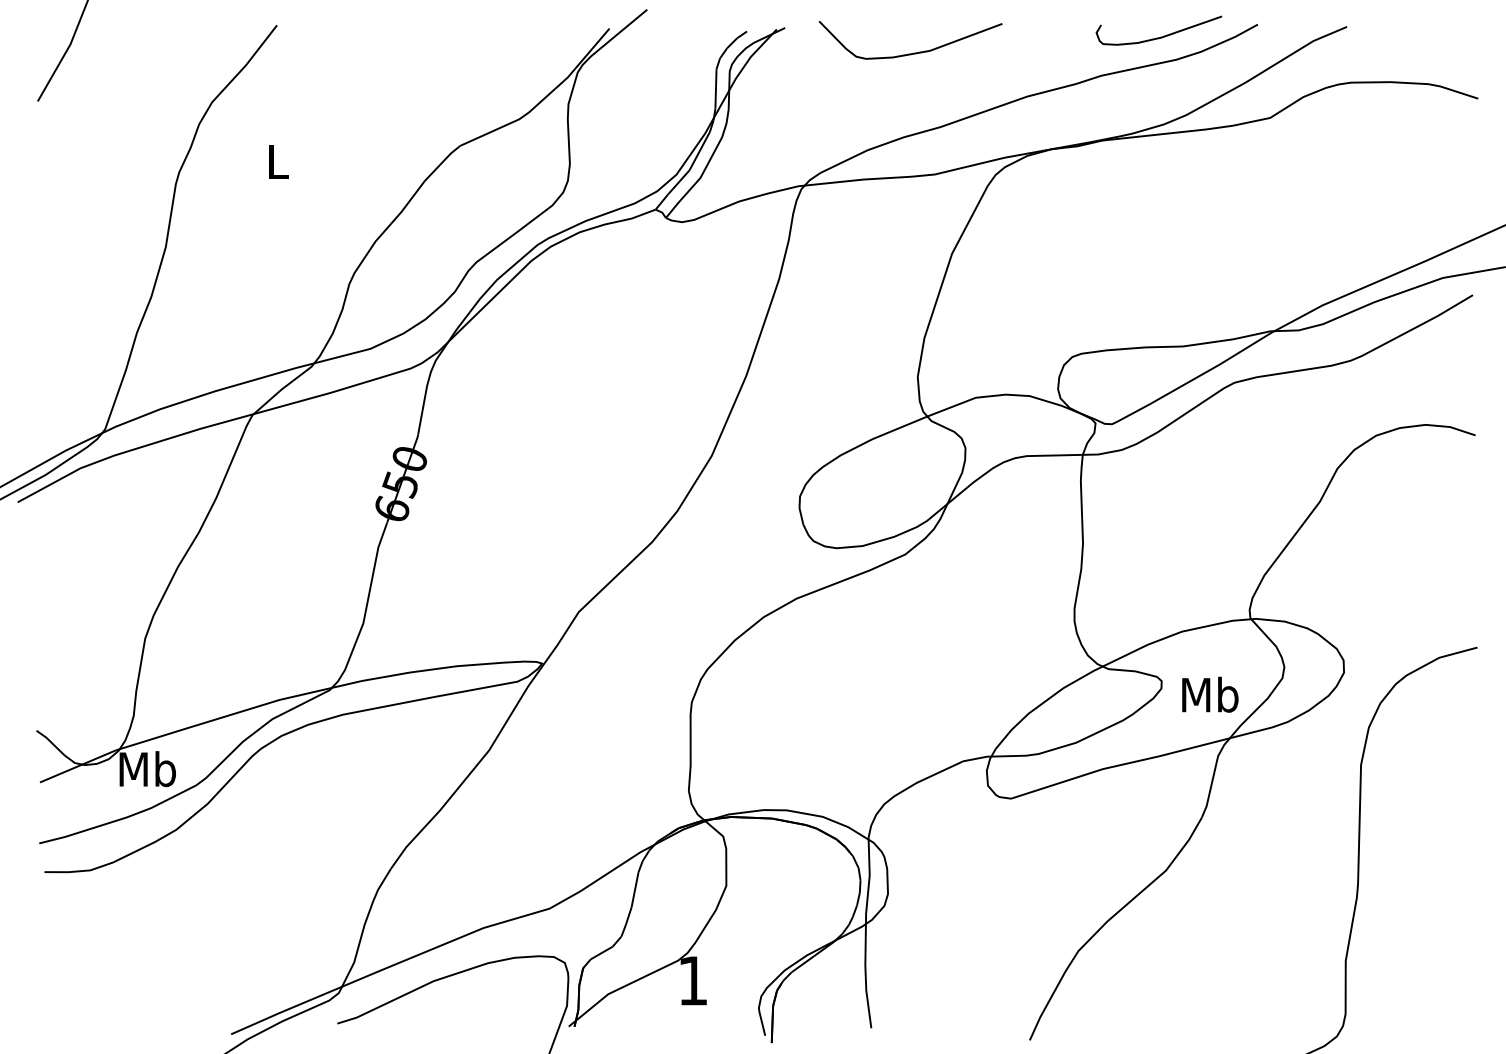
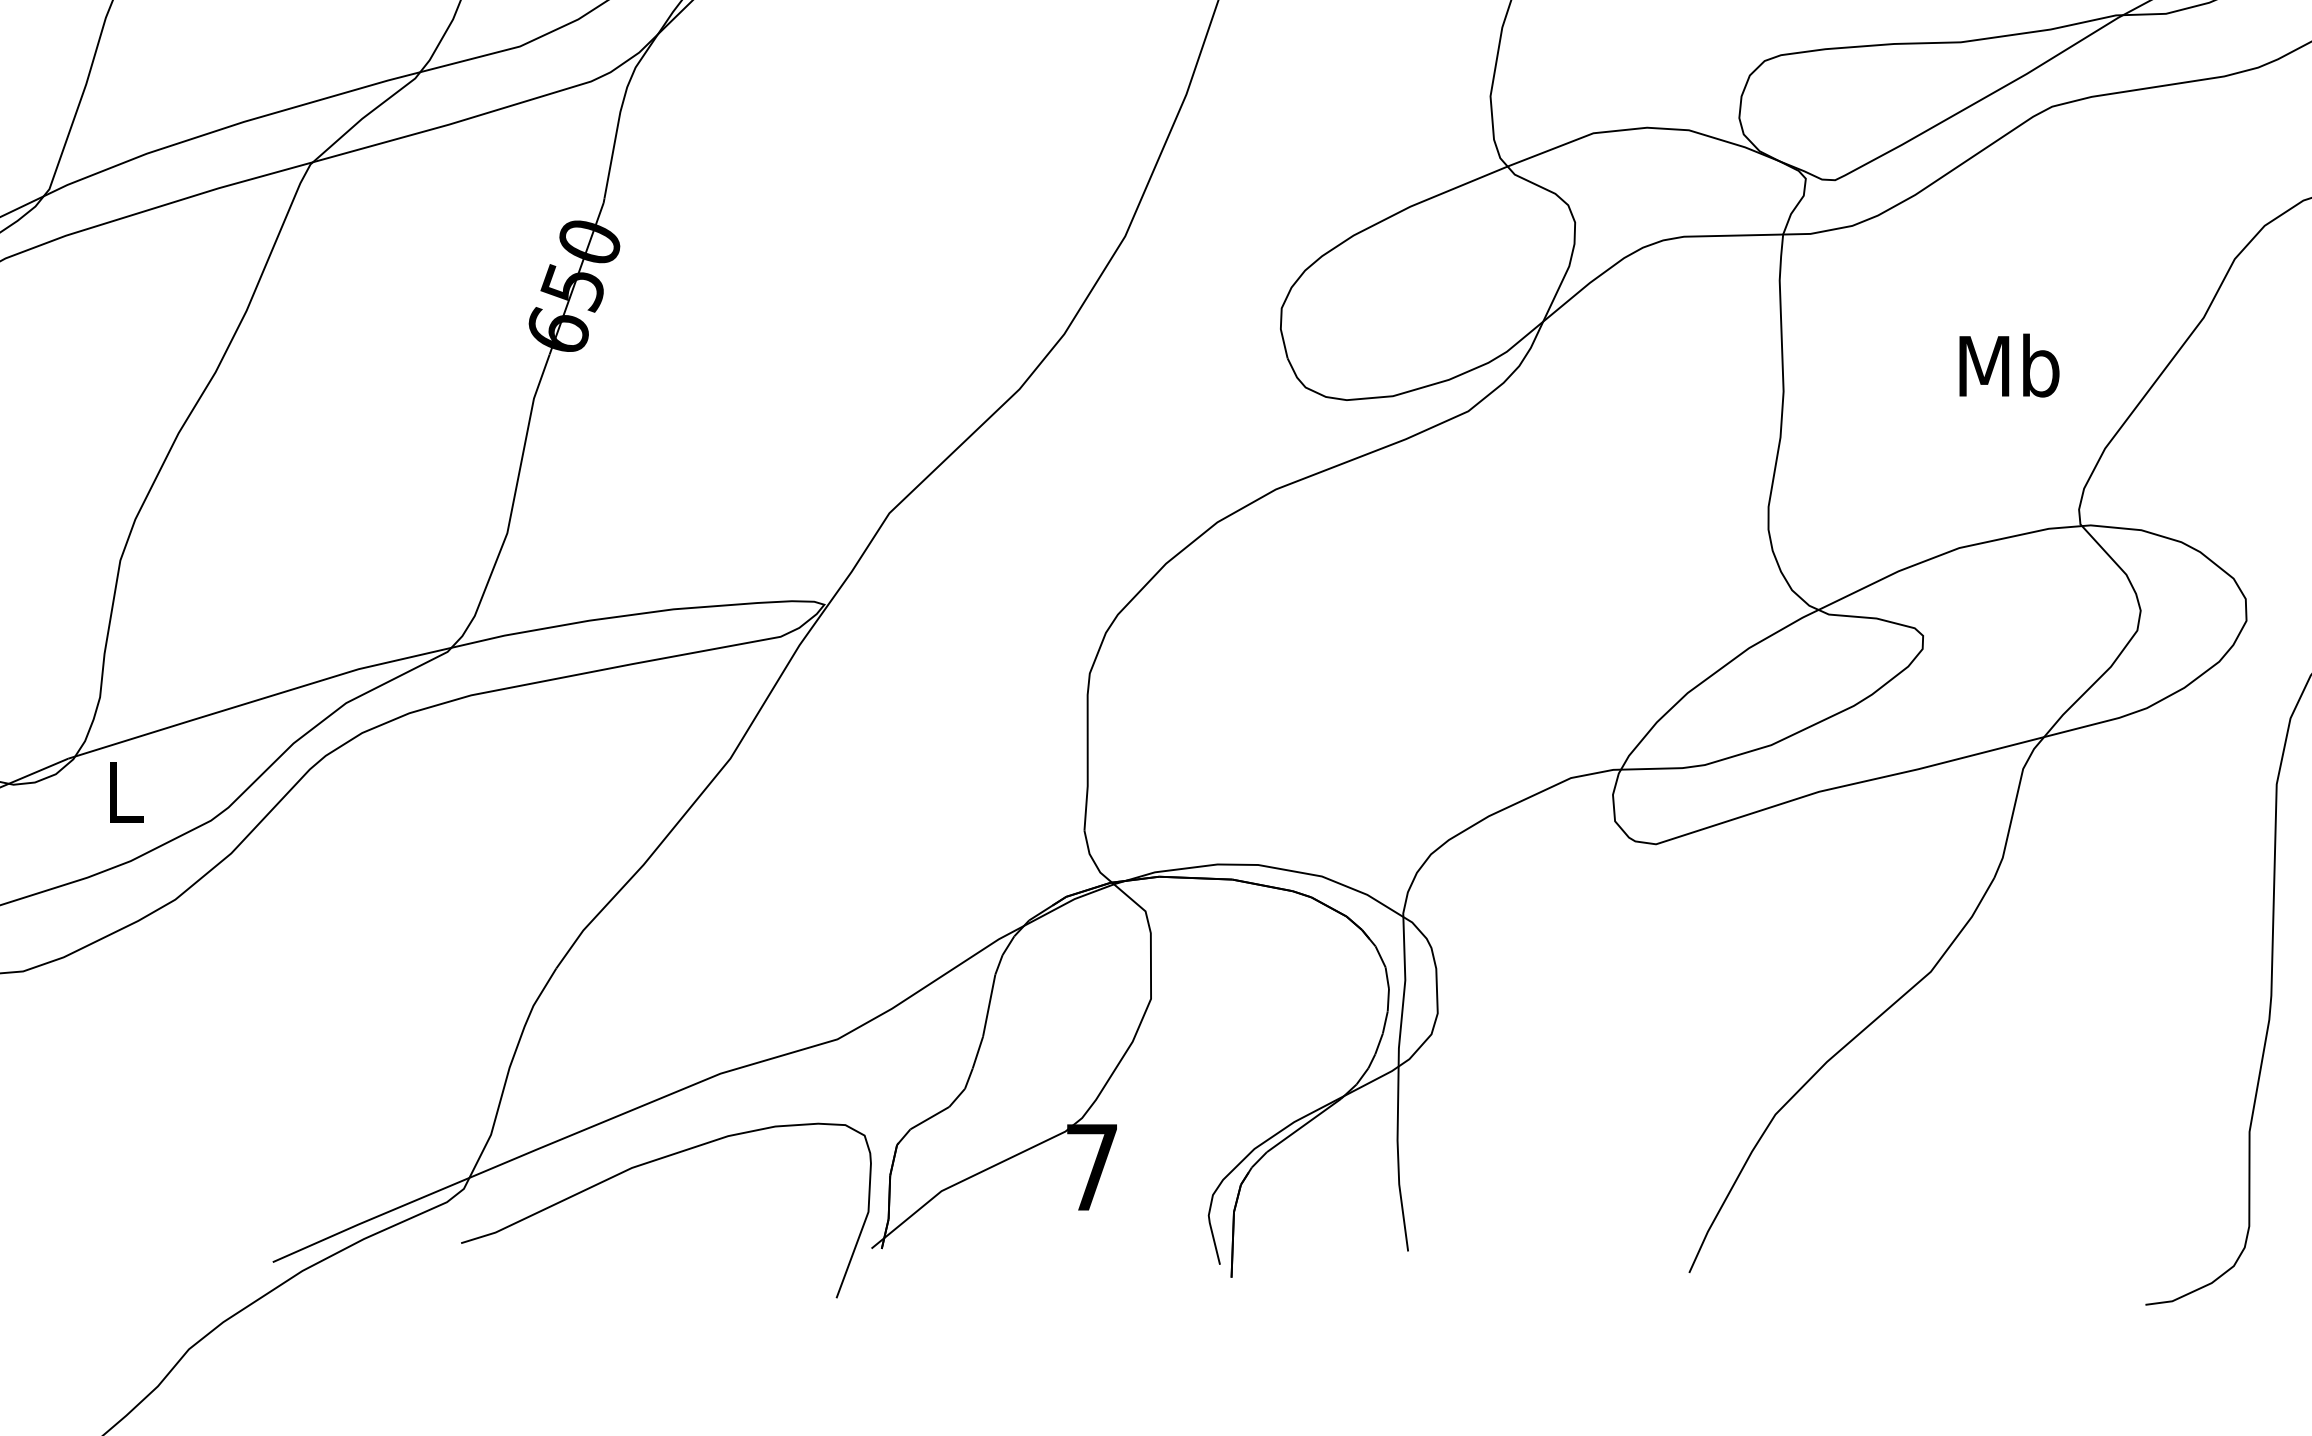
text: (1210, 694) -> (2009, 365), moved
text: (147, 769) -> (124, 792), Mb -> L
text: (693, 980) -> (1092, 1166), 1 -> 7

